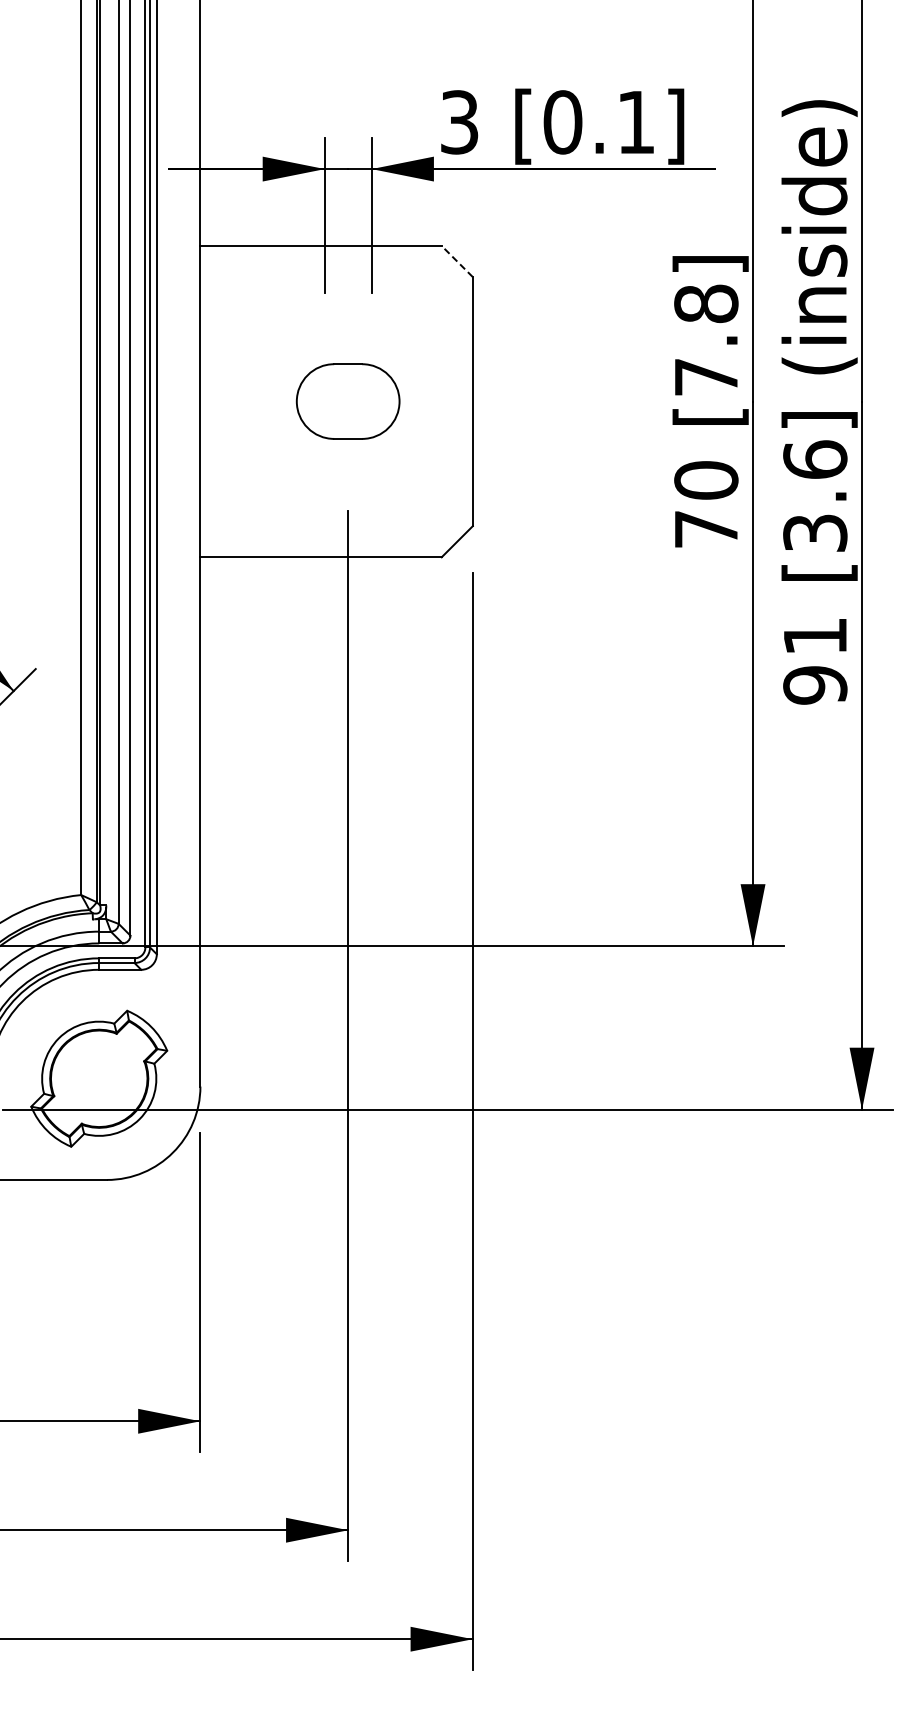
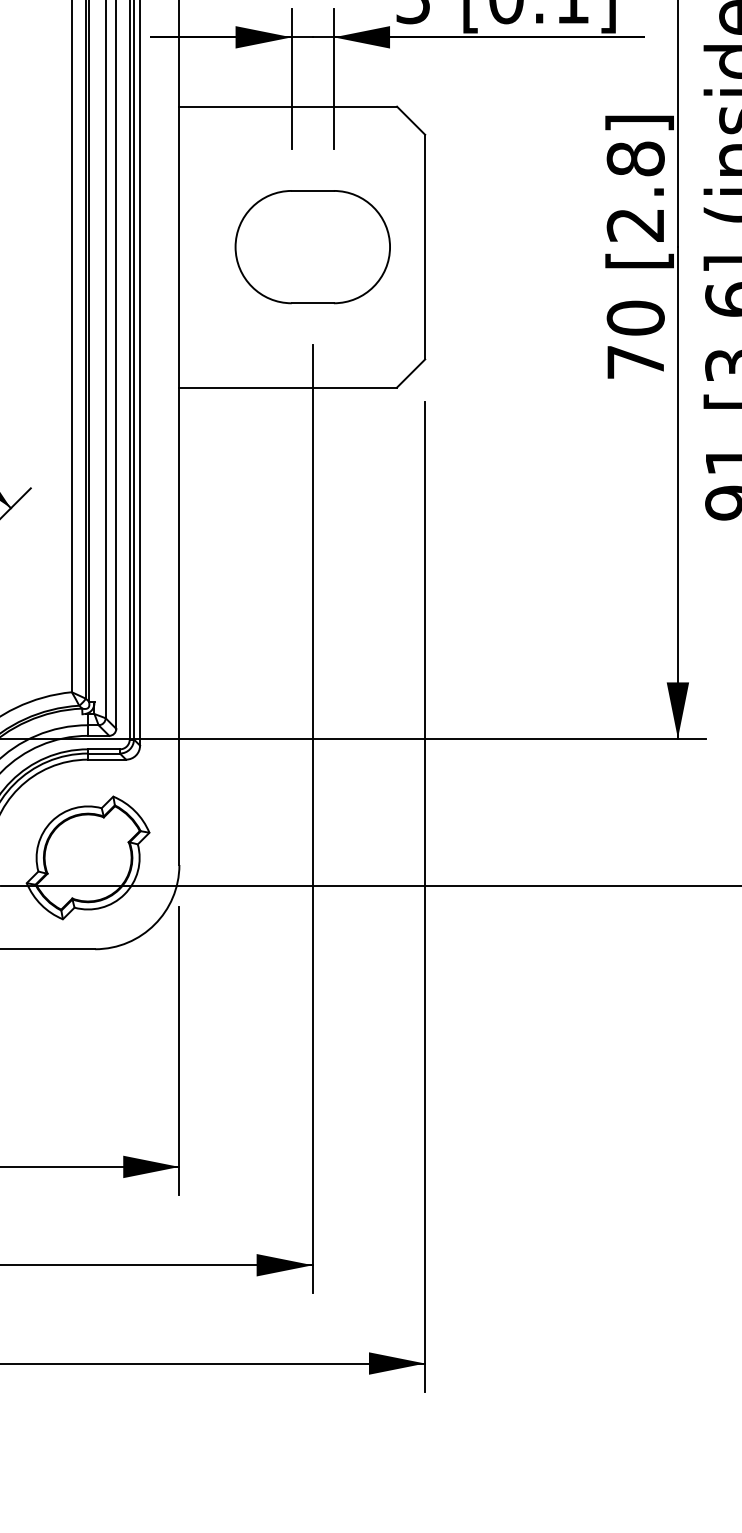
line: (456, 261) -> (410, 120), dashed -> solid
text: (705, 377) -> (635, 225), [7.8] -> [2.8]
part: (347, 401) -> (312, 246), size x1.67

